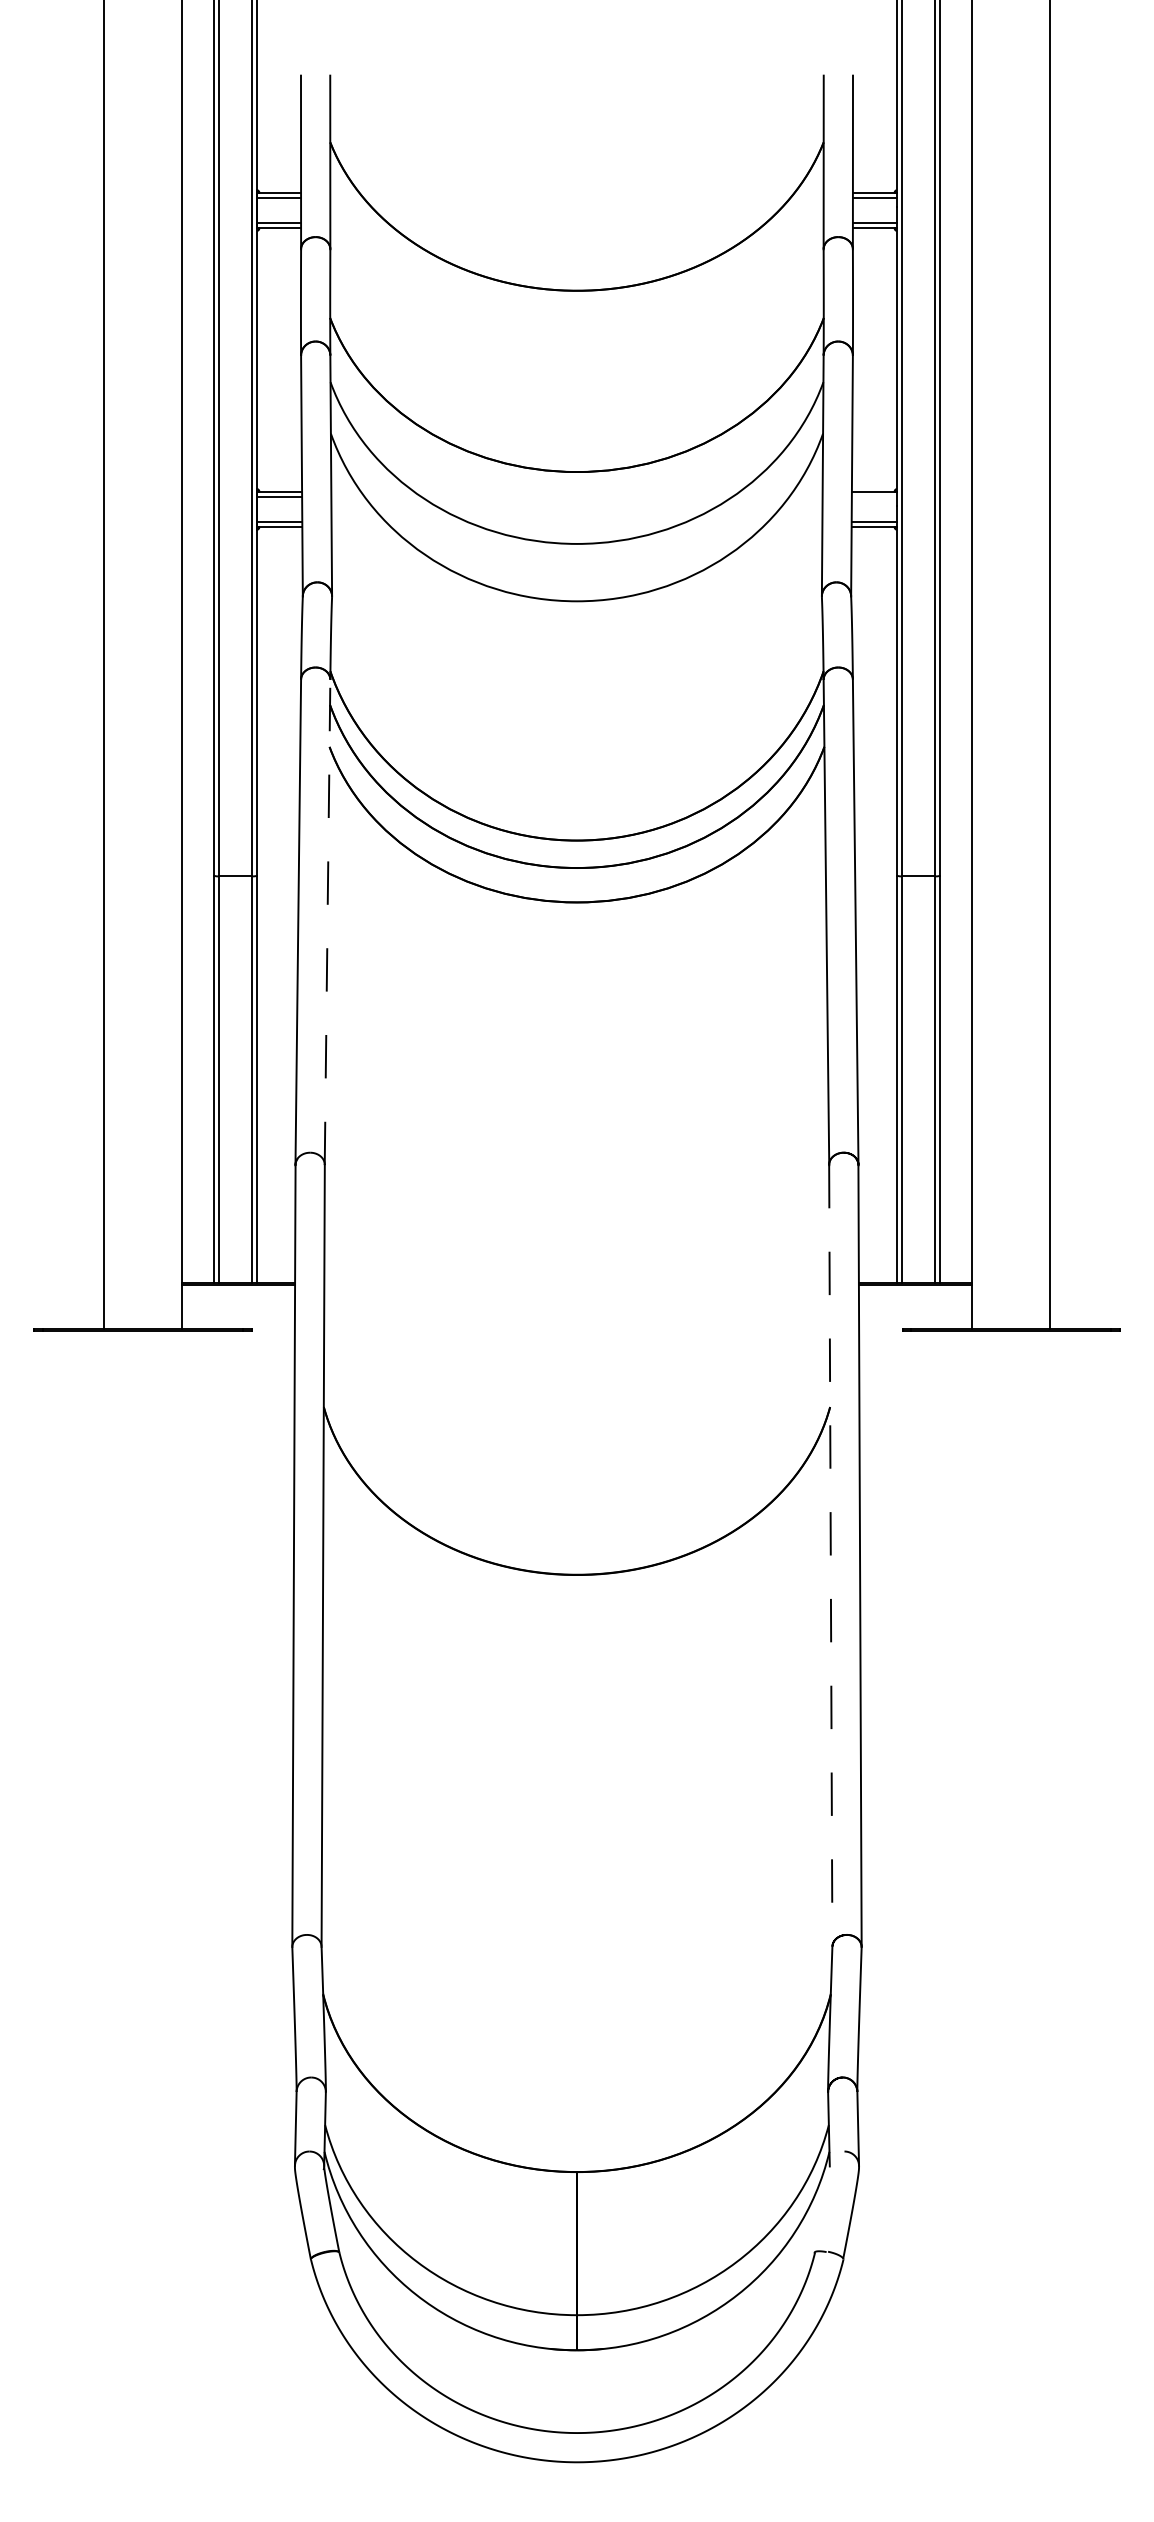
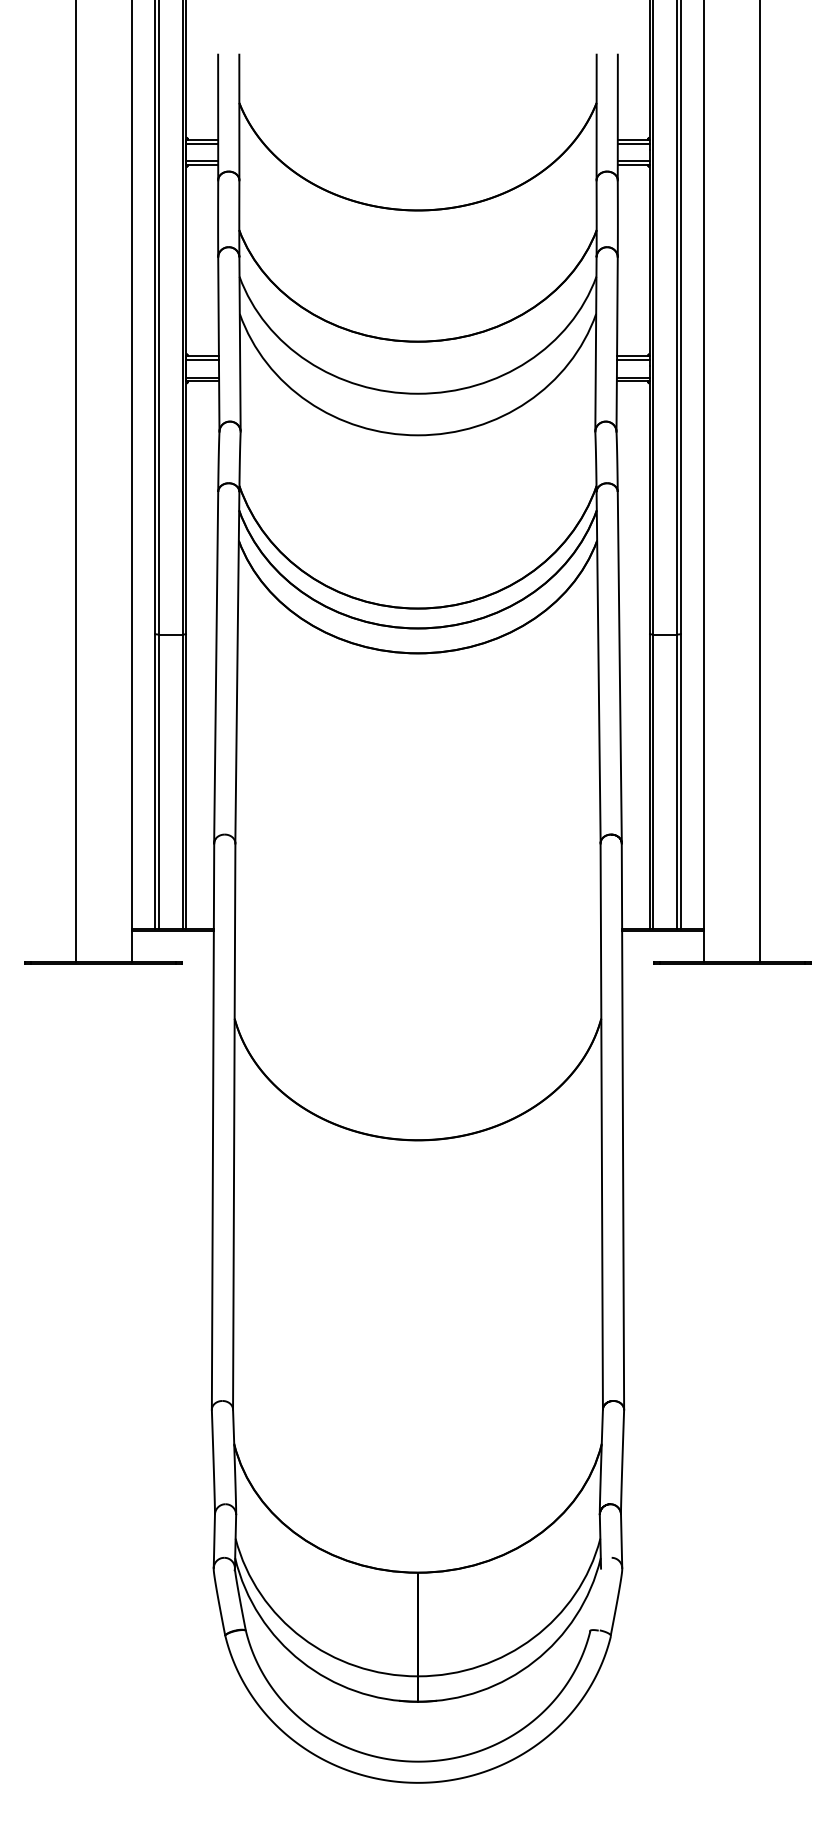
line: (873, 497) -> (632, 360), added
line: (327, 922) -> (237, 667), dashed -> solid
line: (830, 1555) -> (601, 1126), dashed -> solid

